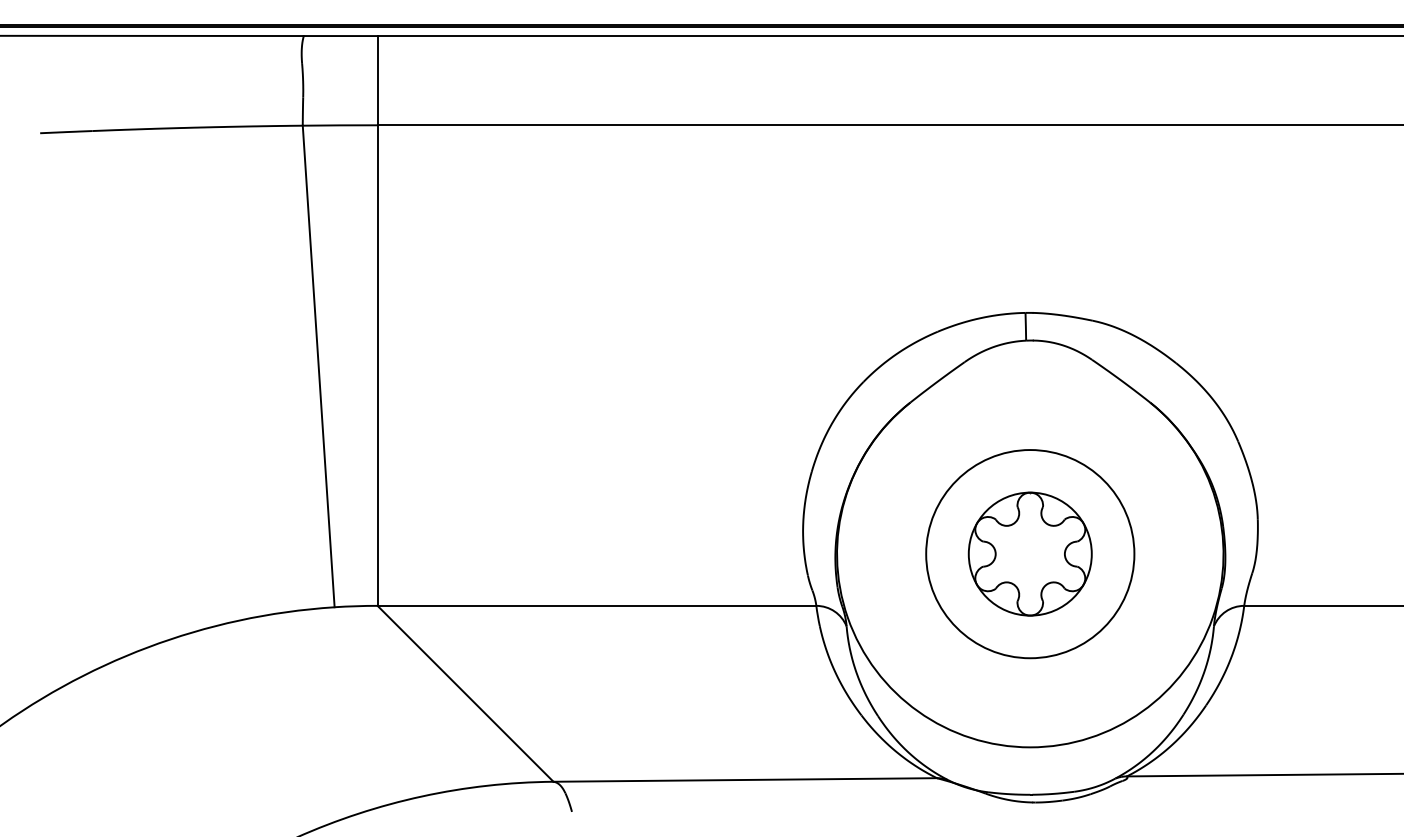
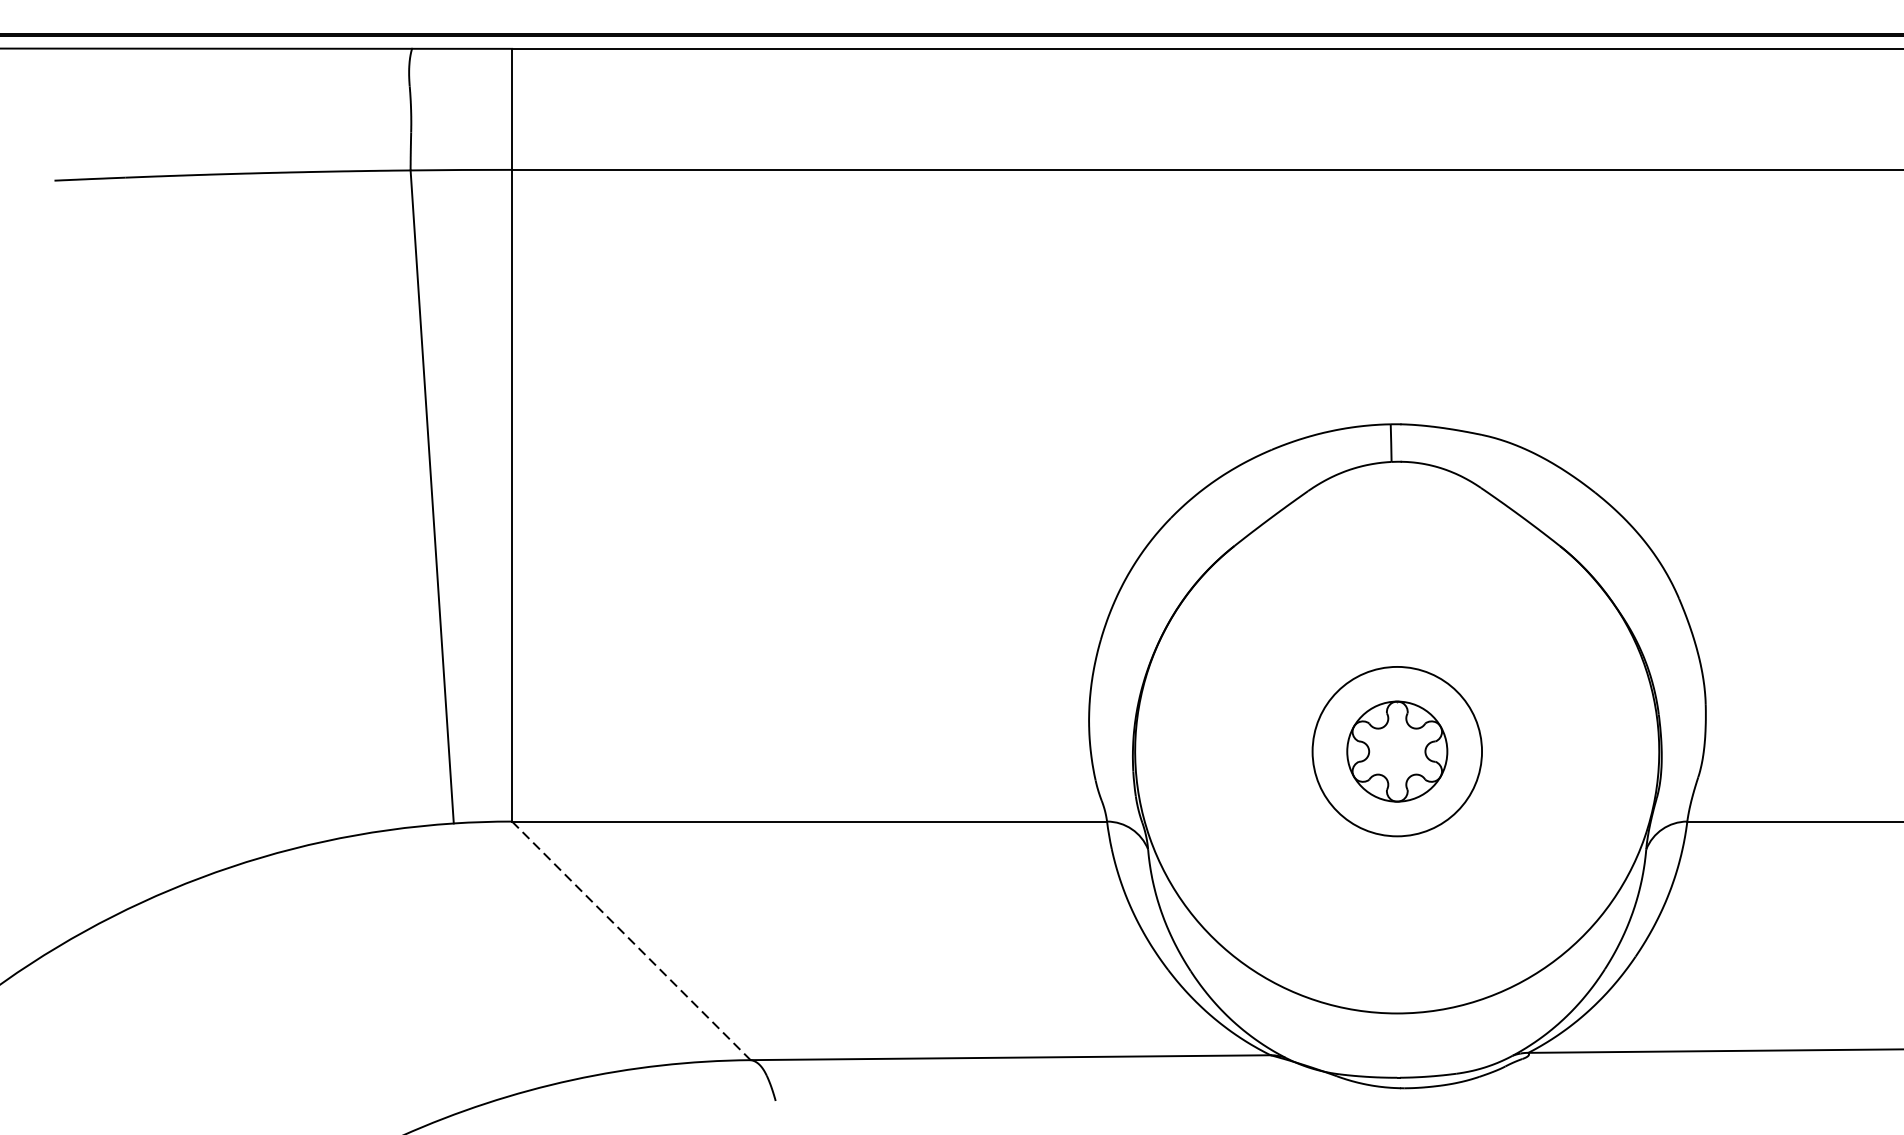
part: (1030, 554) -> (1397, 751), size x0.6
line: (465, 694) -> (631, 941), solid -> dashed

